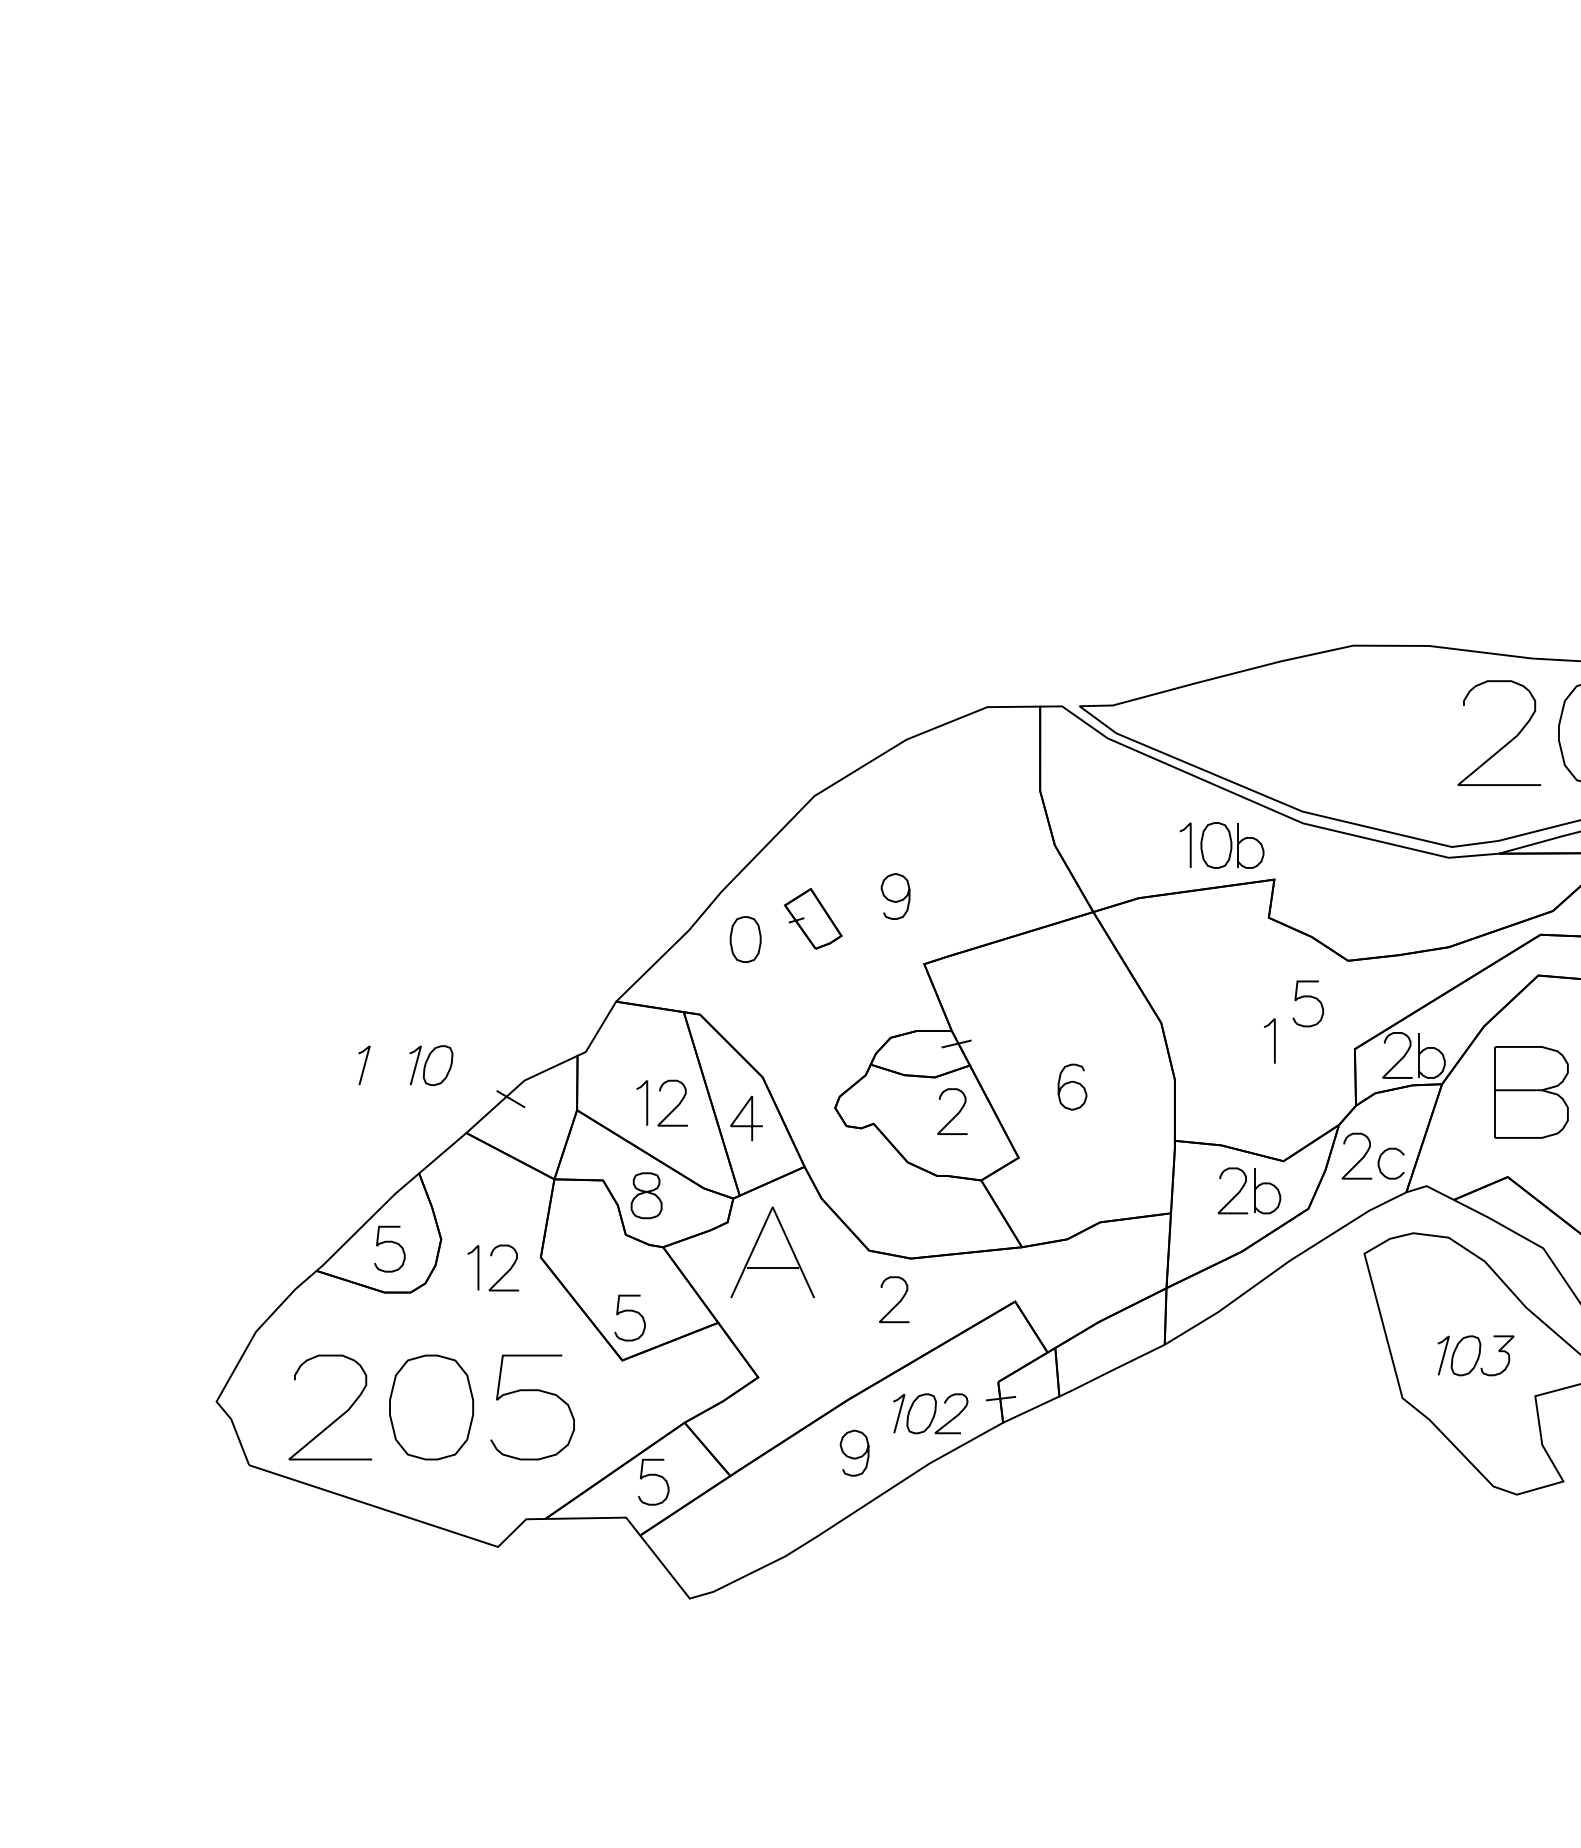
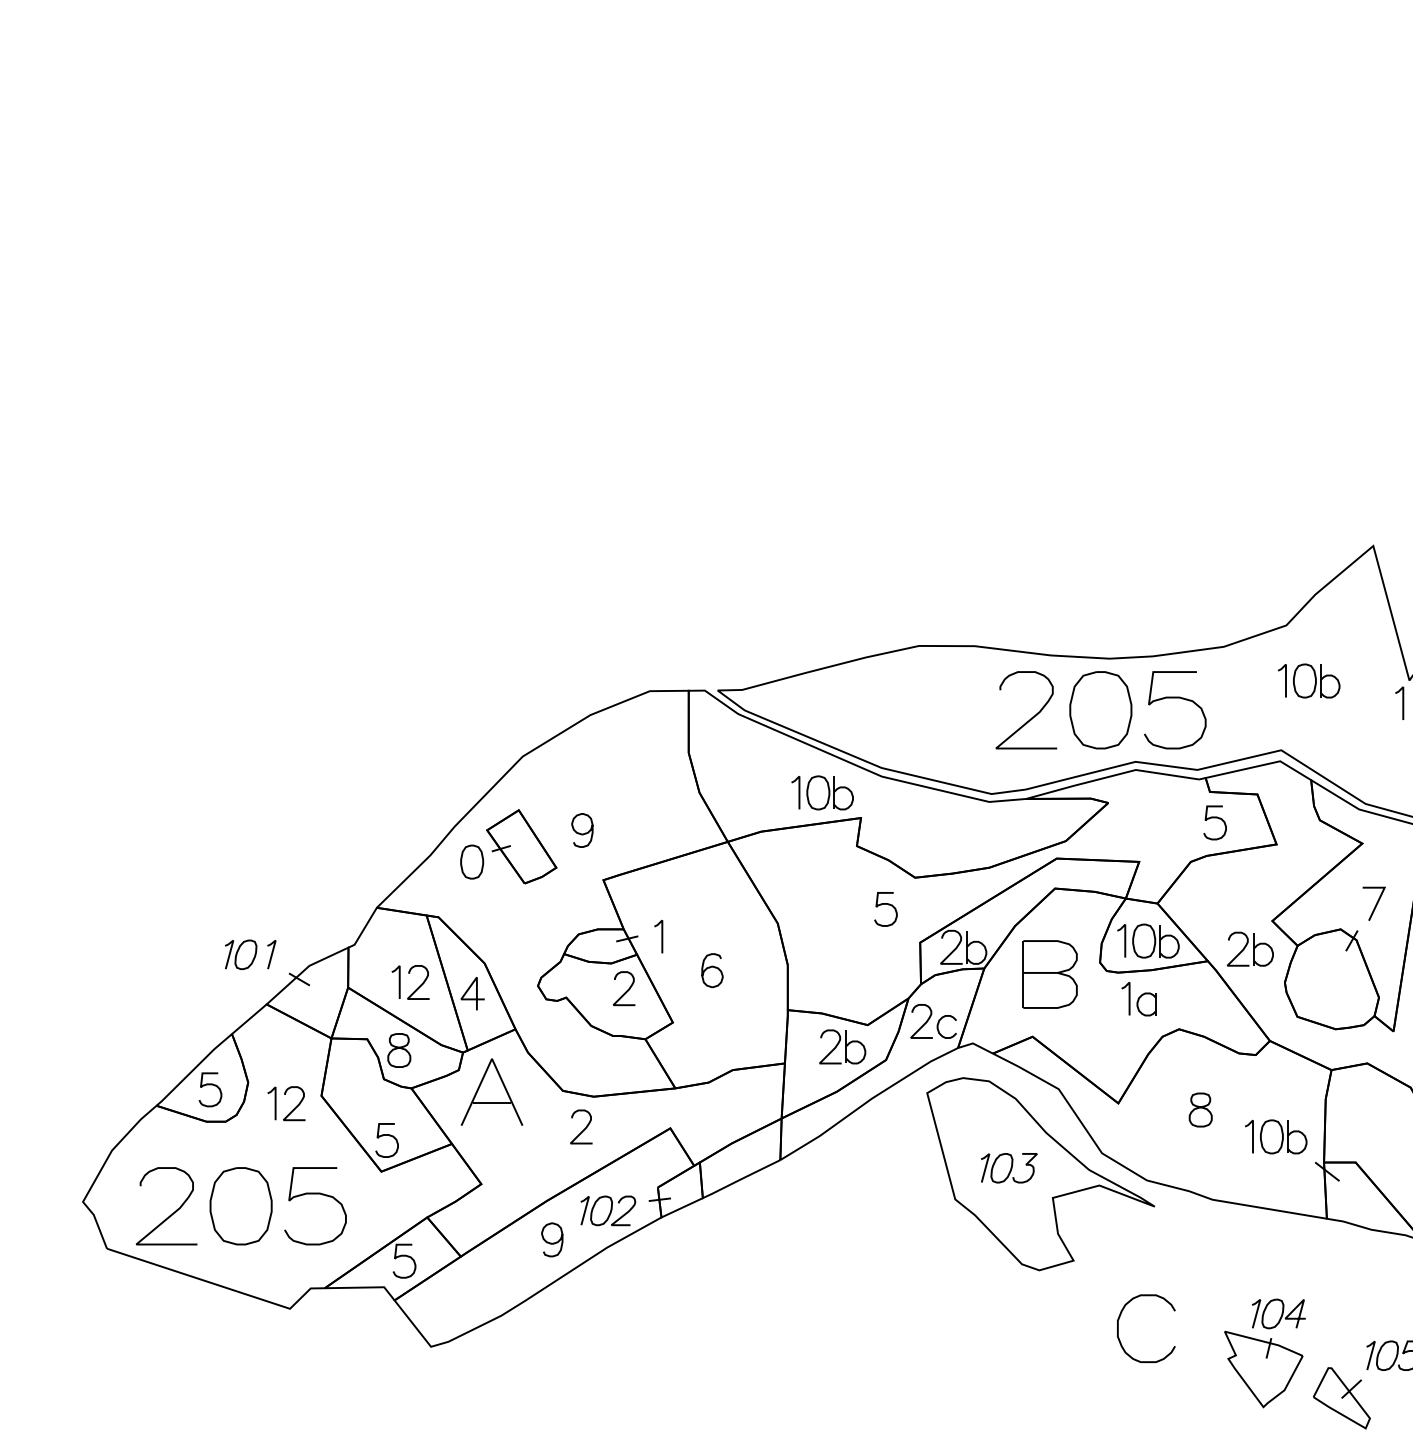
part: (812, 918) -> (521, 846), size x1.67
line: (1273, 1040) -> (661, 936), moved
line: (364, 1065) -> (271, 954), moved

